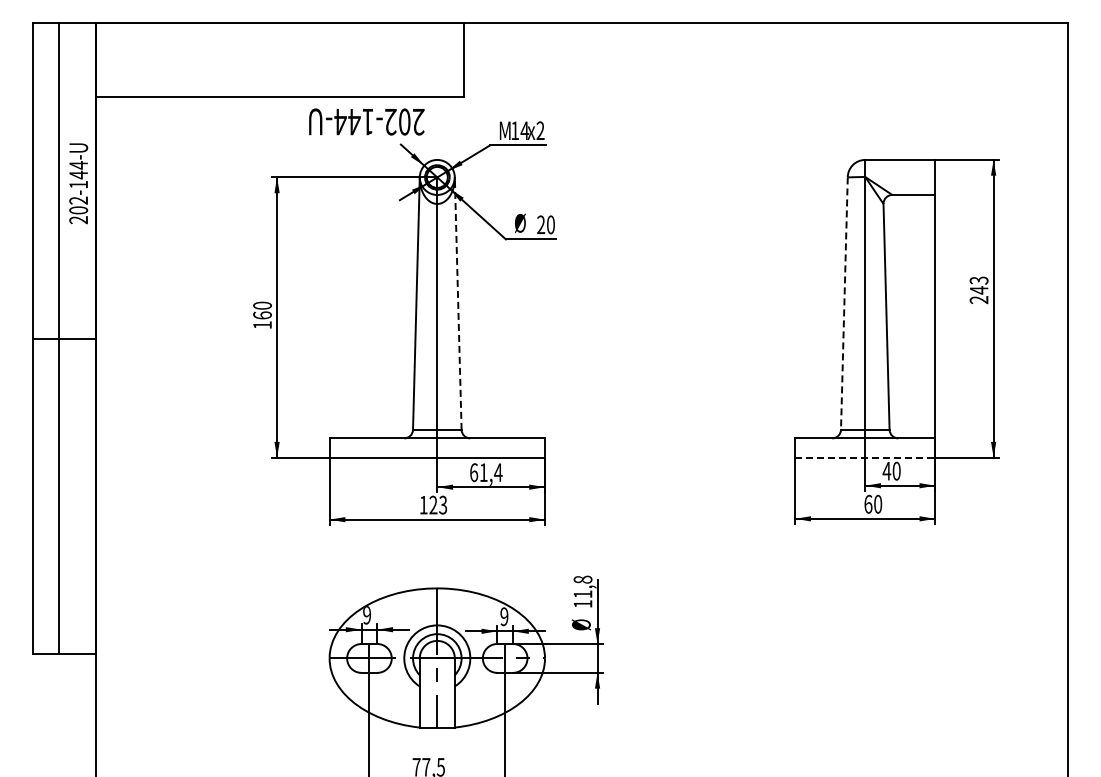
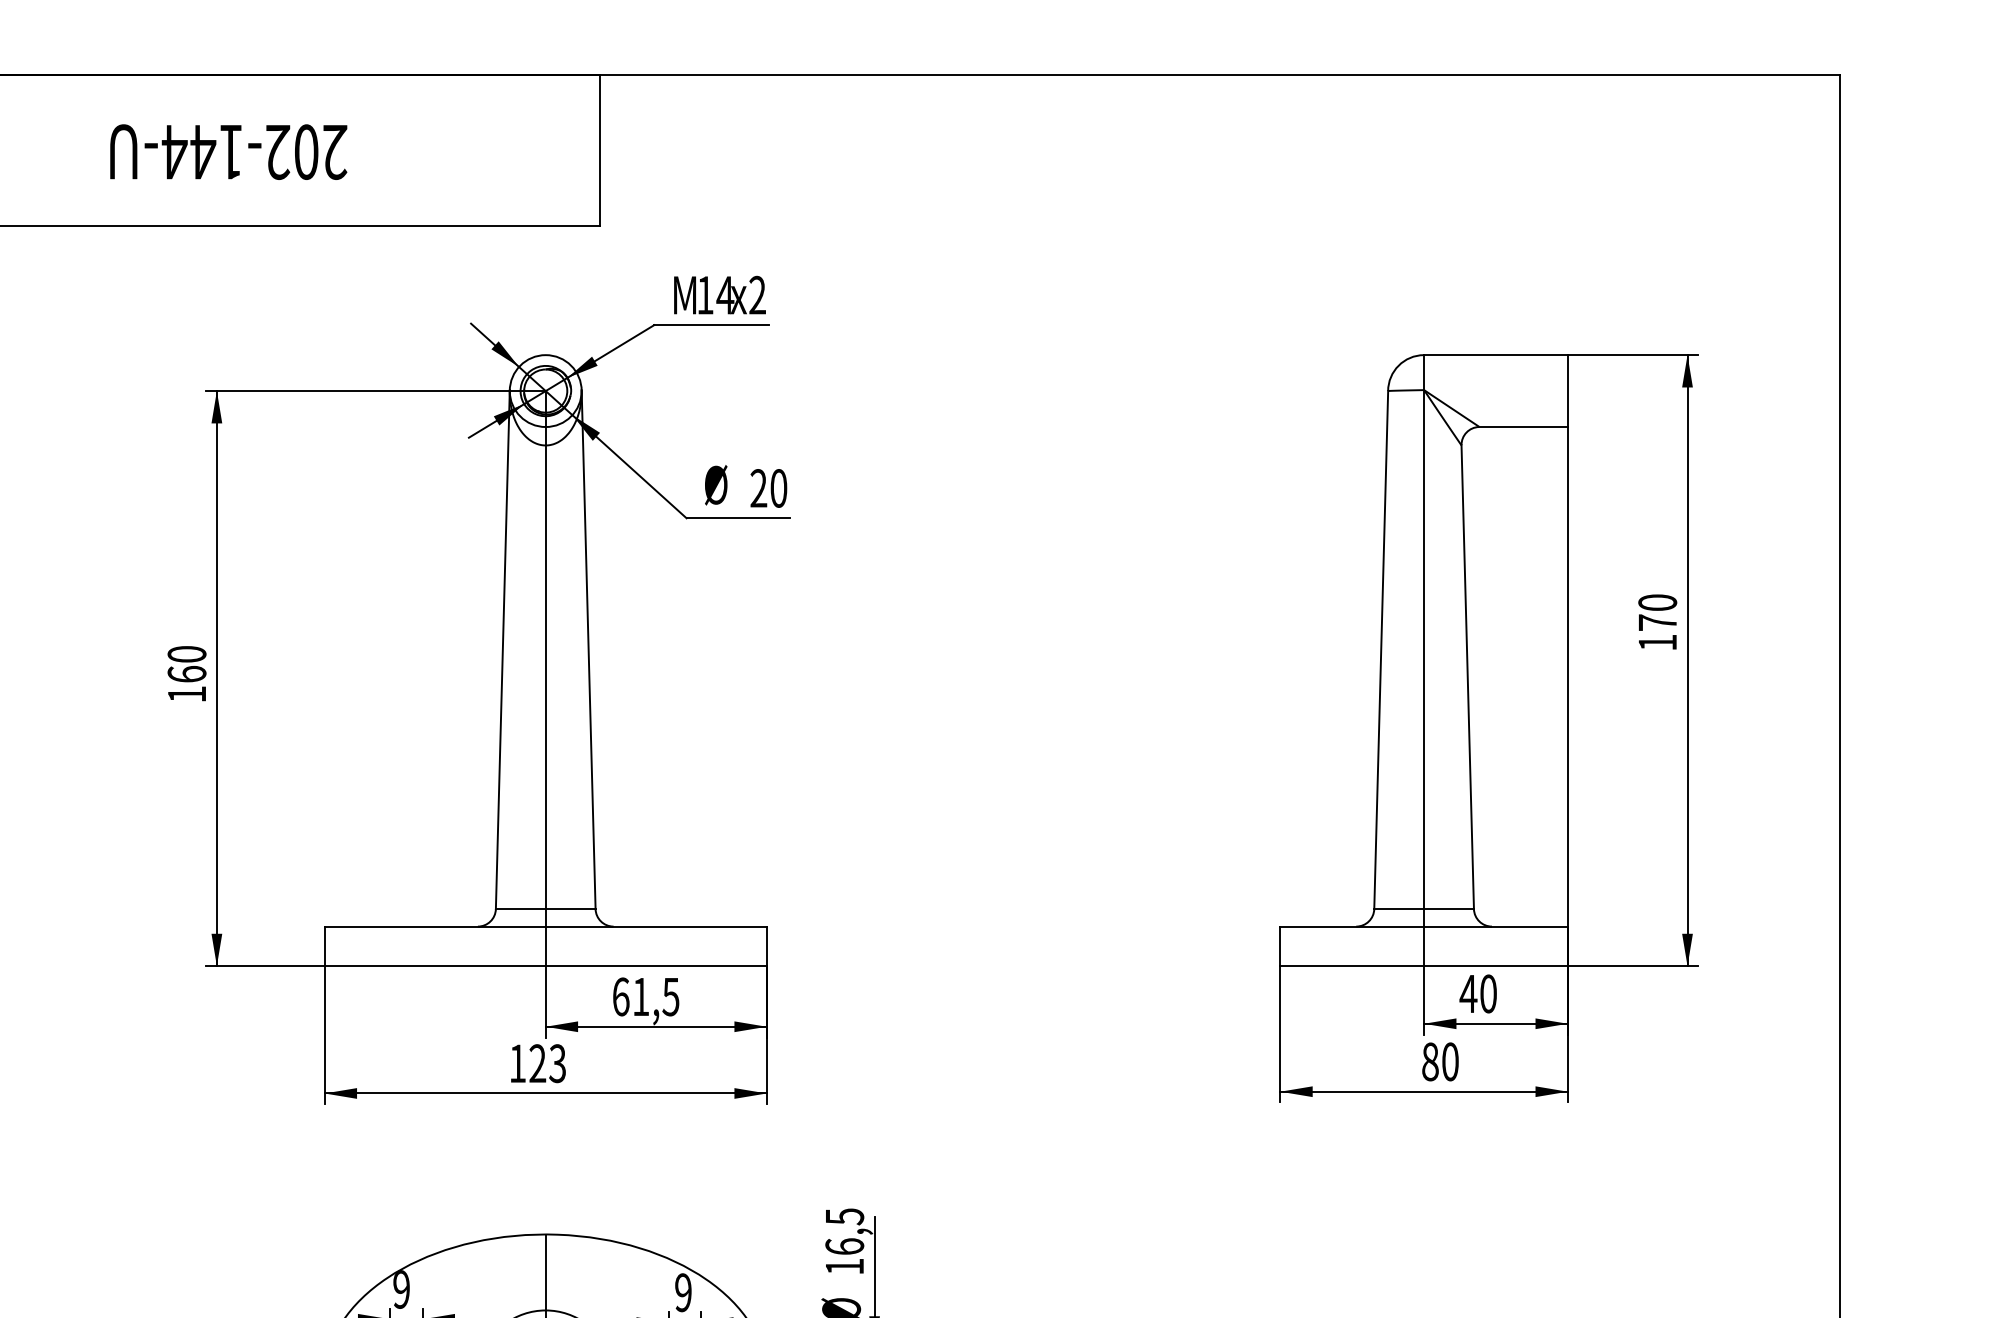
text: (366, 121) -> (227, 151), moved
text: (978, 290) -> (1656, 623), 243 -> 170
line: (458, 302) -> (589, 647), dashed -> solid
line: (844, 304) -> (1381, 651), dashed -> solid
line: (865, 457) -> (1424, 965), dashed -> solid
text: (498, 472) -> (671, 996), 61,4 -> 61,5
text: (868, 503) -> (1430, 1060), 60 -> 80
text: (582, 586) -> (843, 1230), 11,8 -> 16,5

